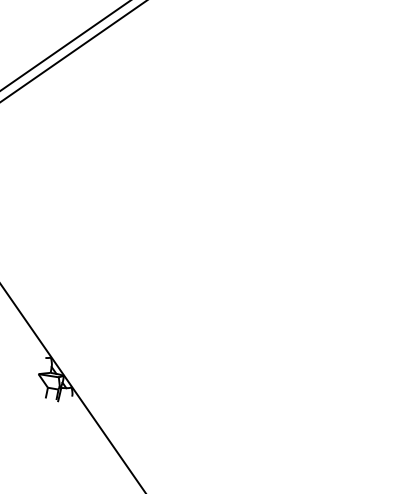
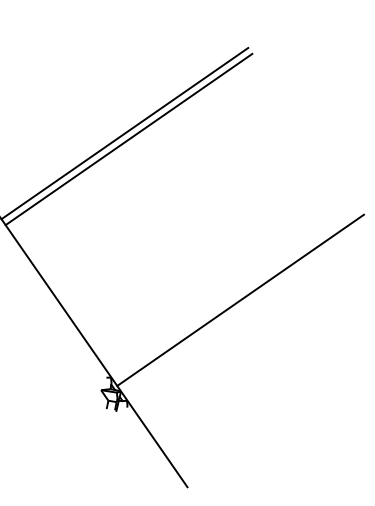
line: (218, 257) -> (240, 299), added

